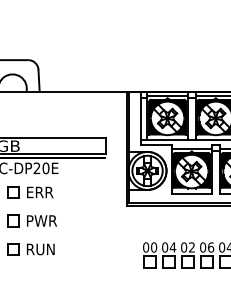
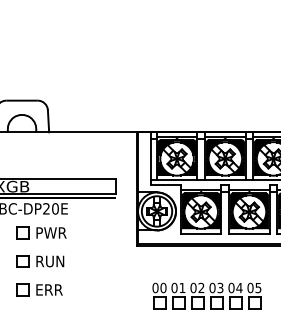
text: (42, 191) -> (51, 232), ERR -> PWR
text: (43, 220) -> (52, 261), PWR -> RUN
text: (173, 246) -> (182, 287), 04 -> 01
text: (211, 246) -> (220, 287), 06 -> 03
text: (41, 248) -> (50, 289), RUN -> ERR

